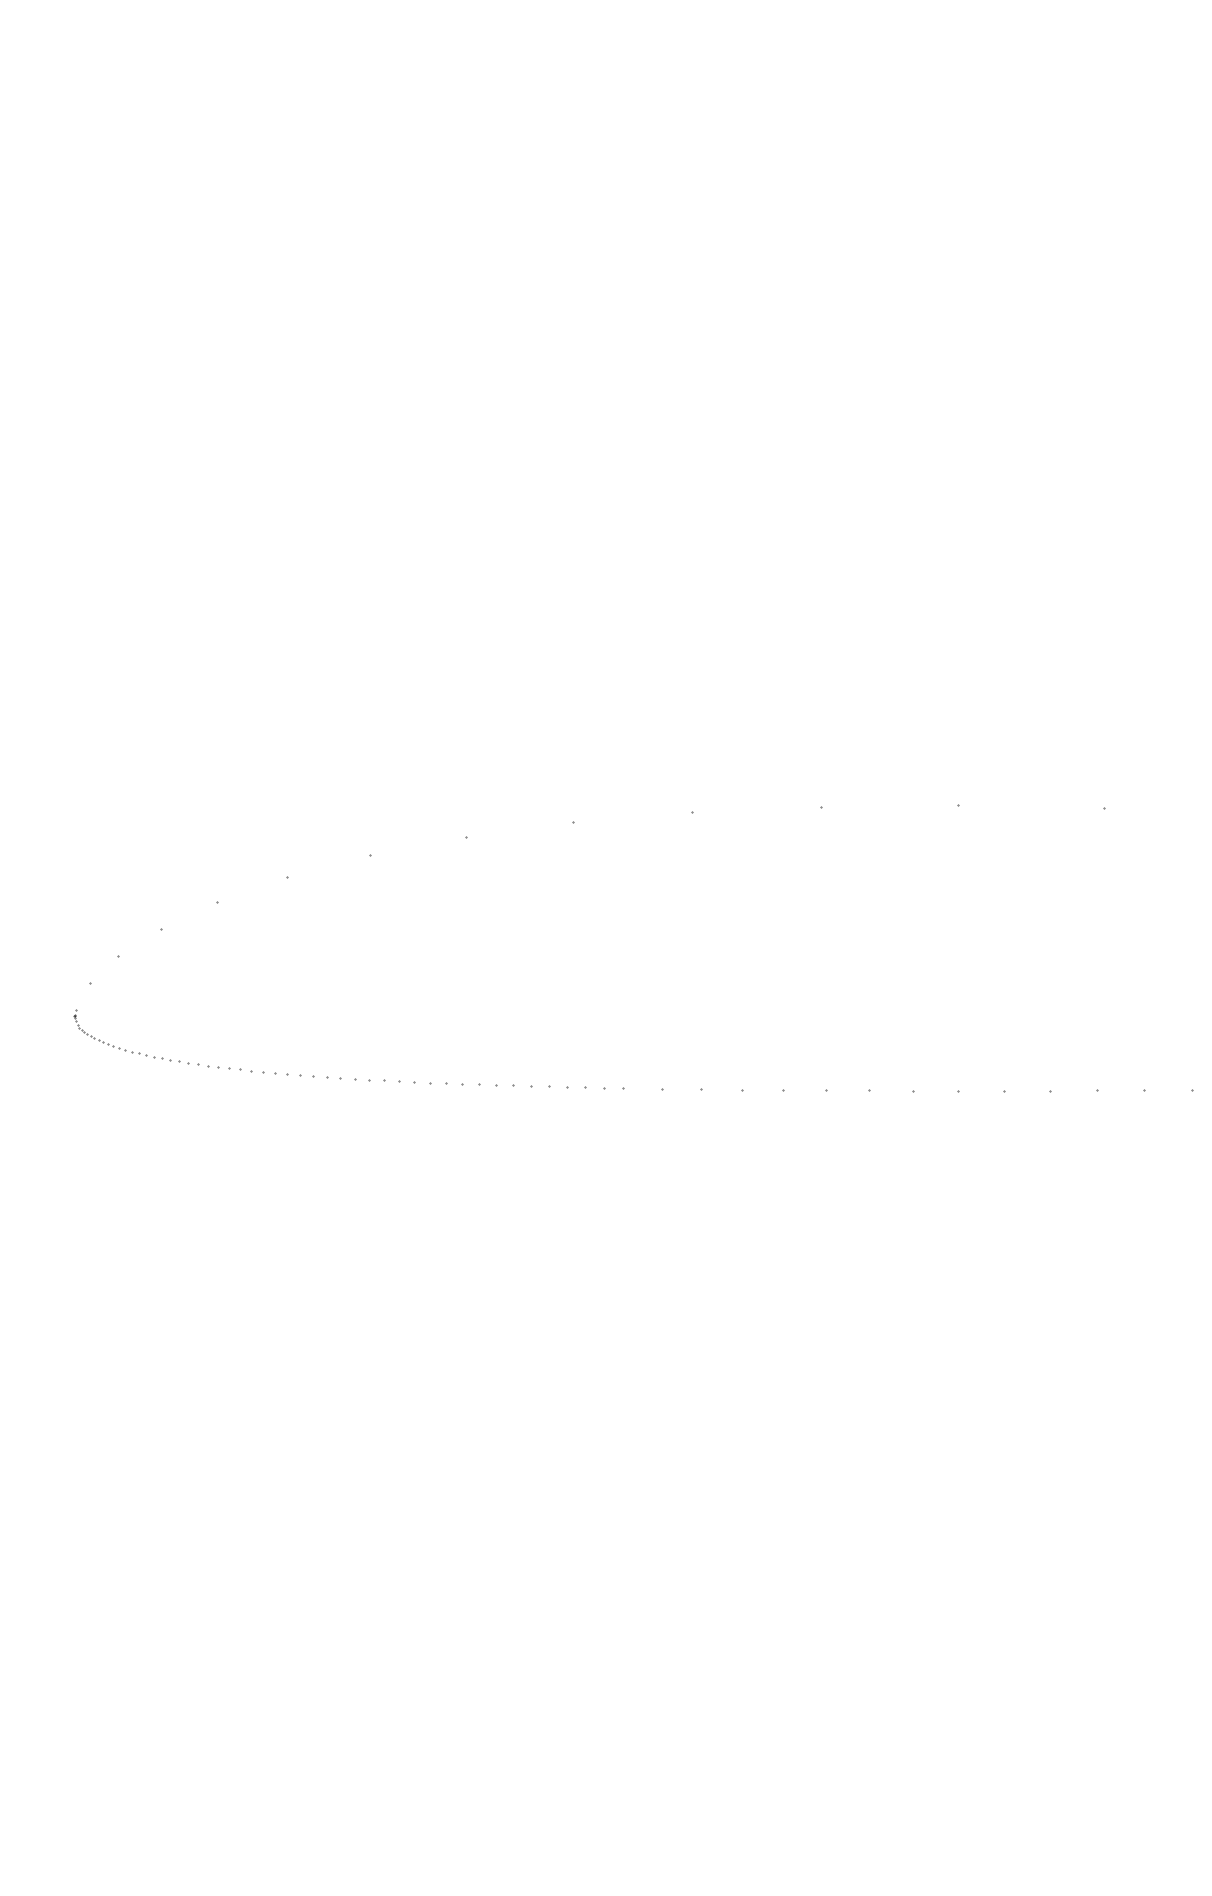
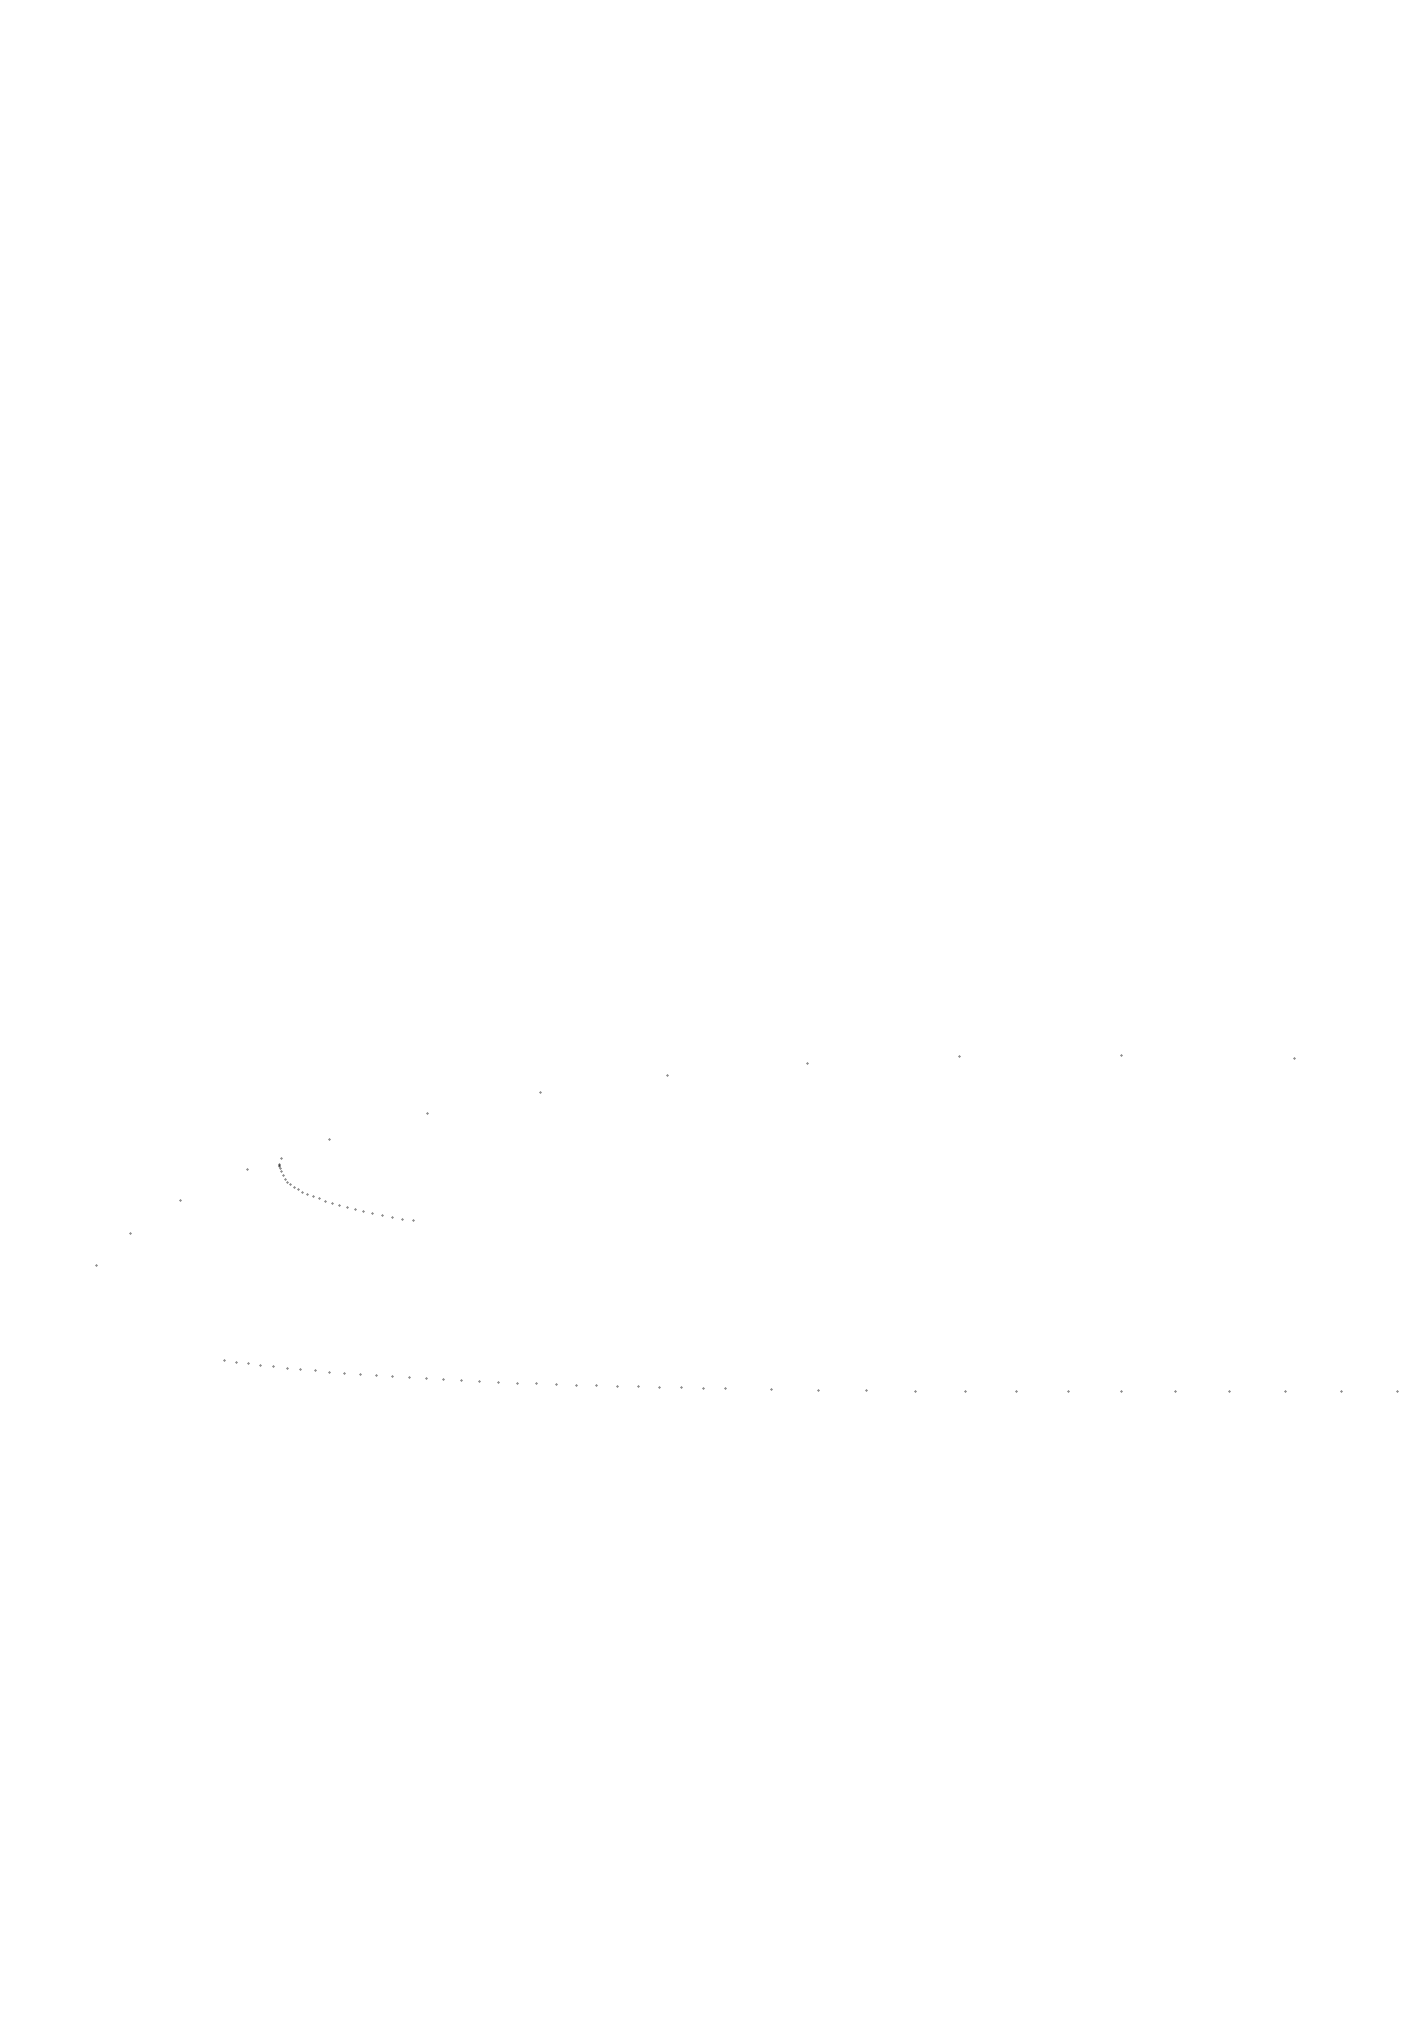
part: (125, 1049) -> (339, 1204), moved

